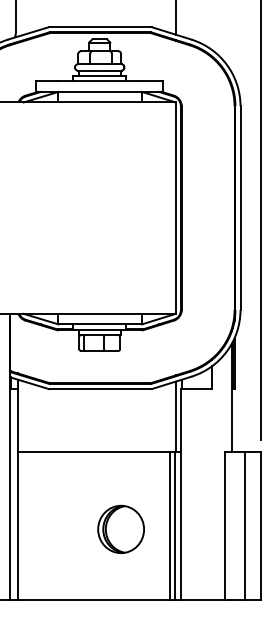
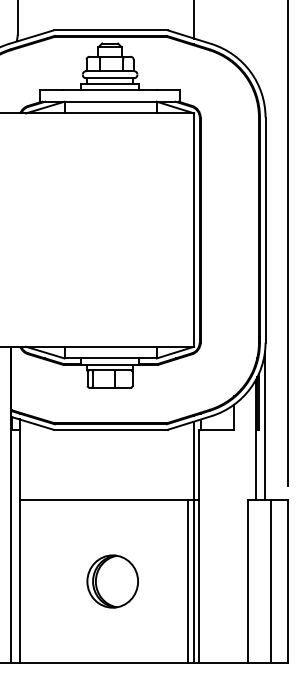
line: (239, 385) -> (264, 425), added
part: (120, 528) -> (112, 580), moved

